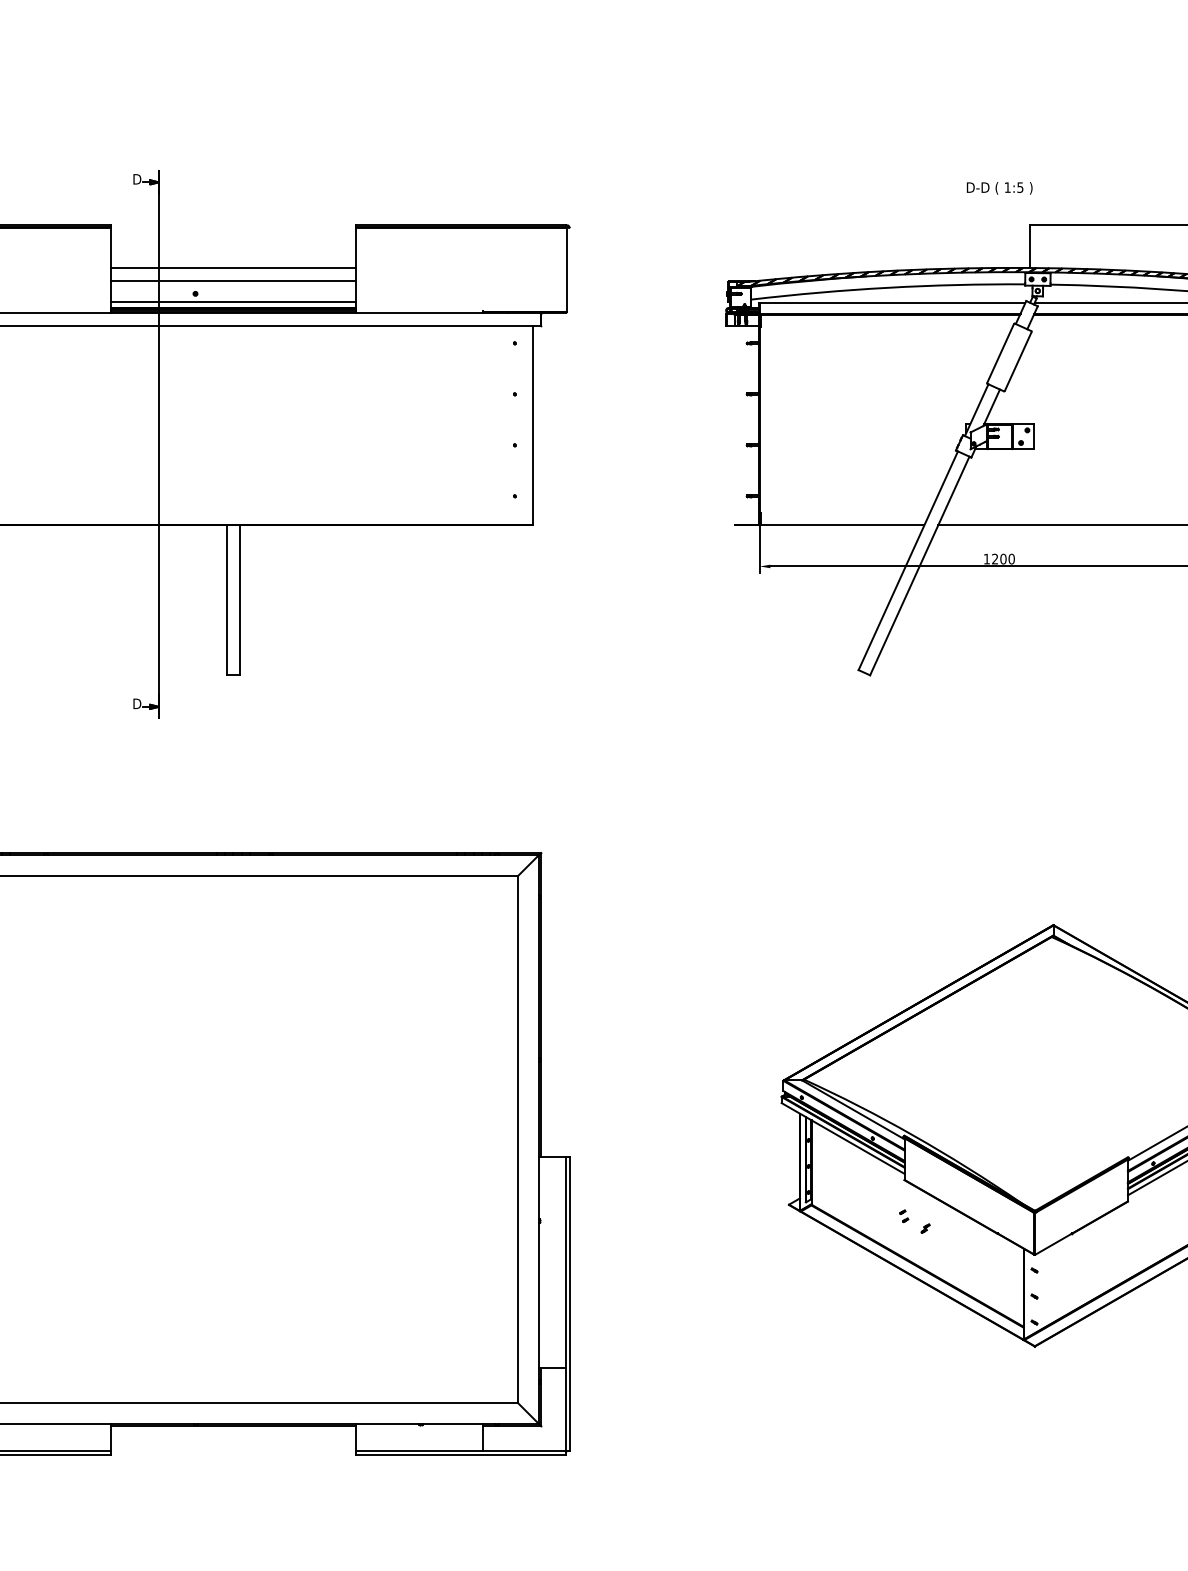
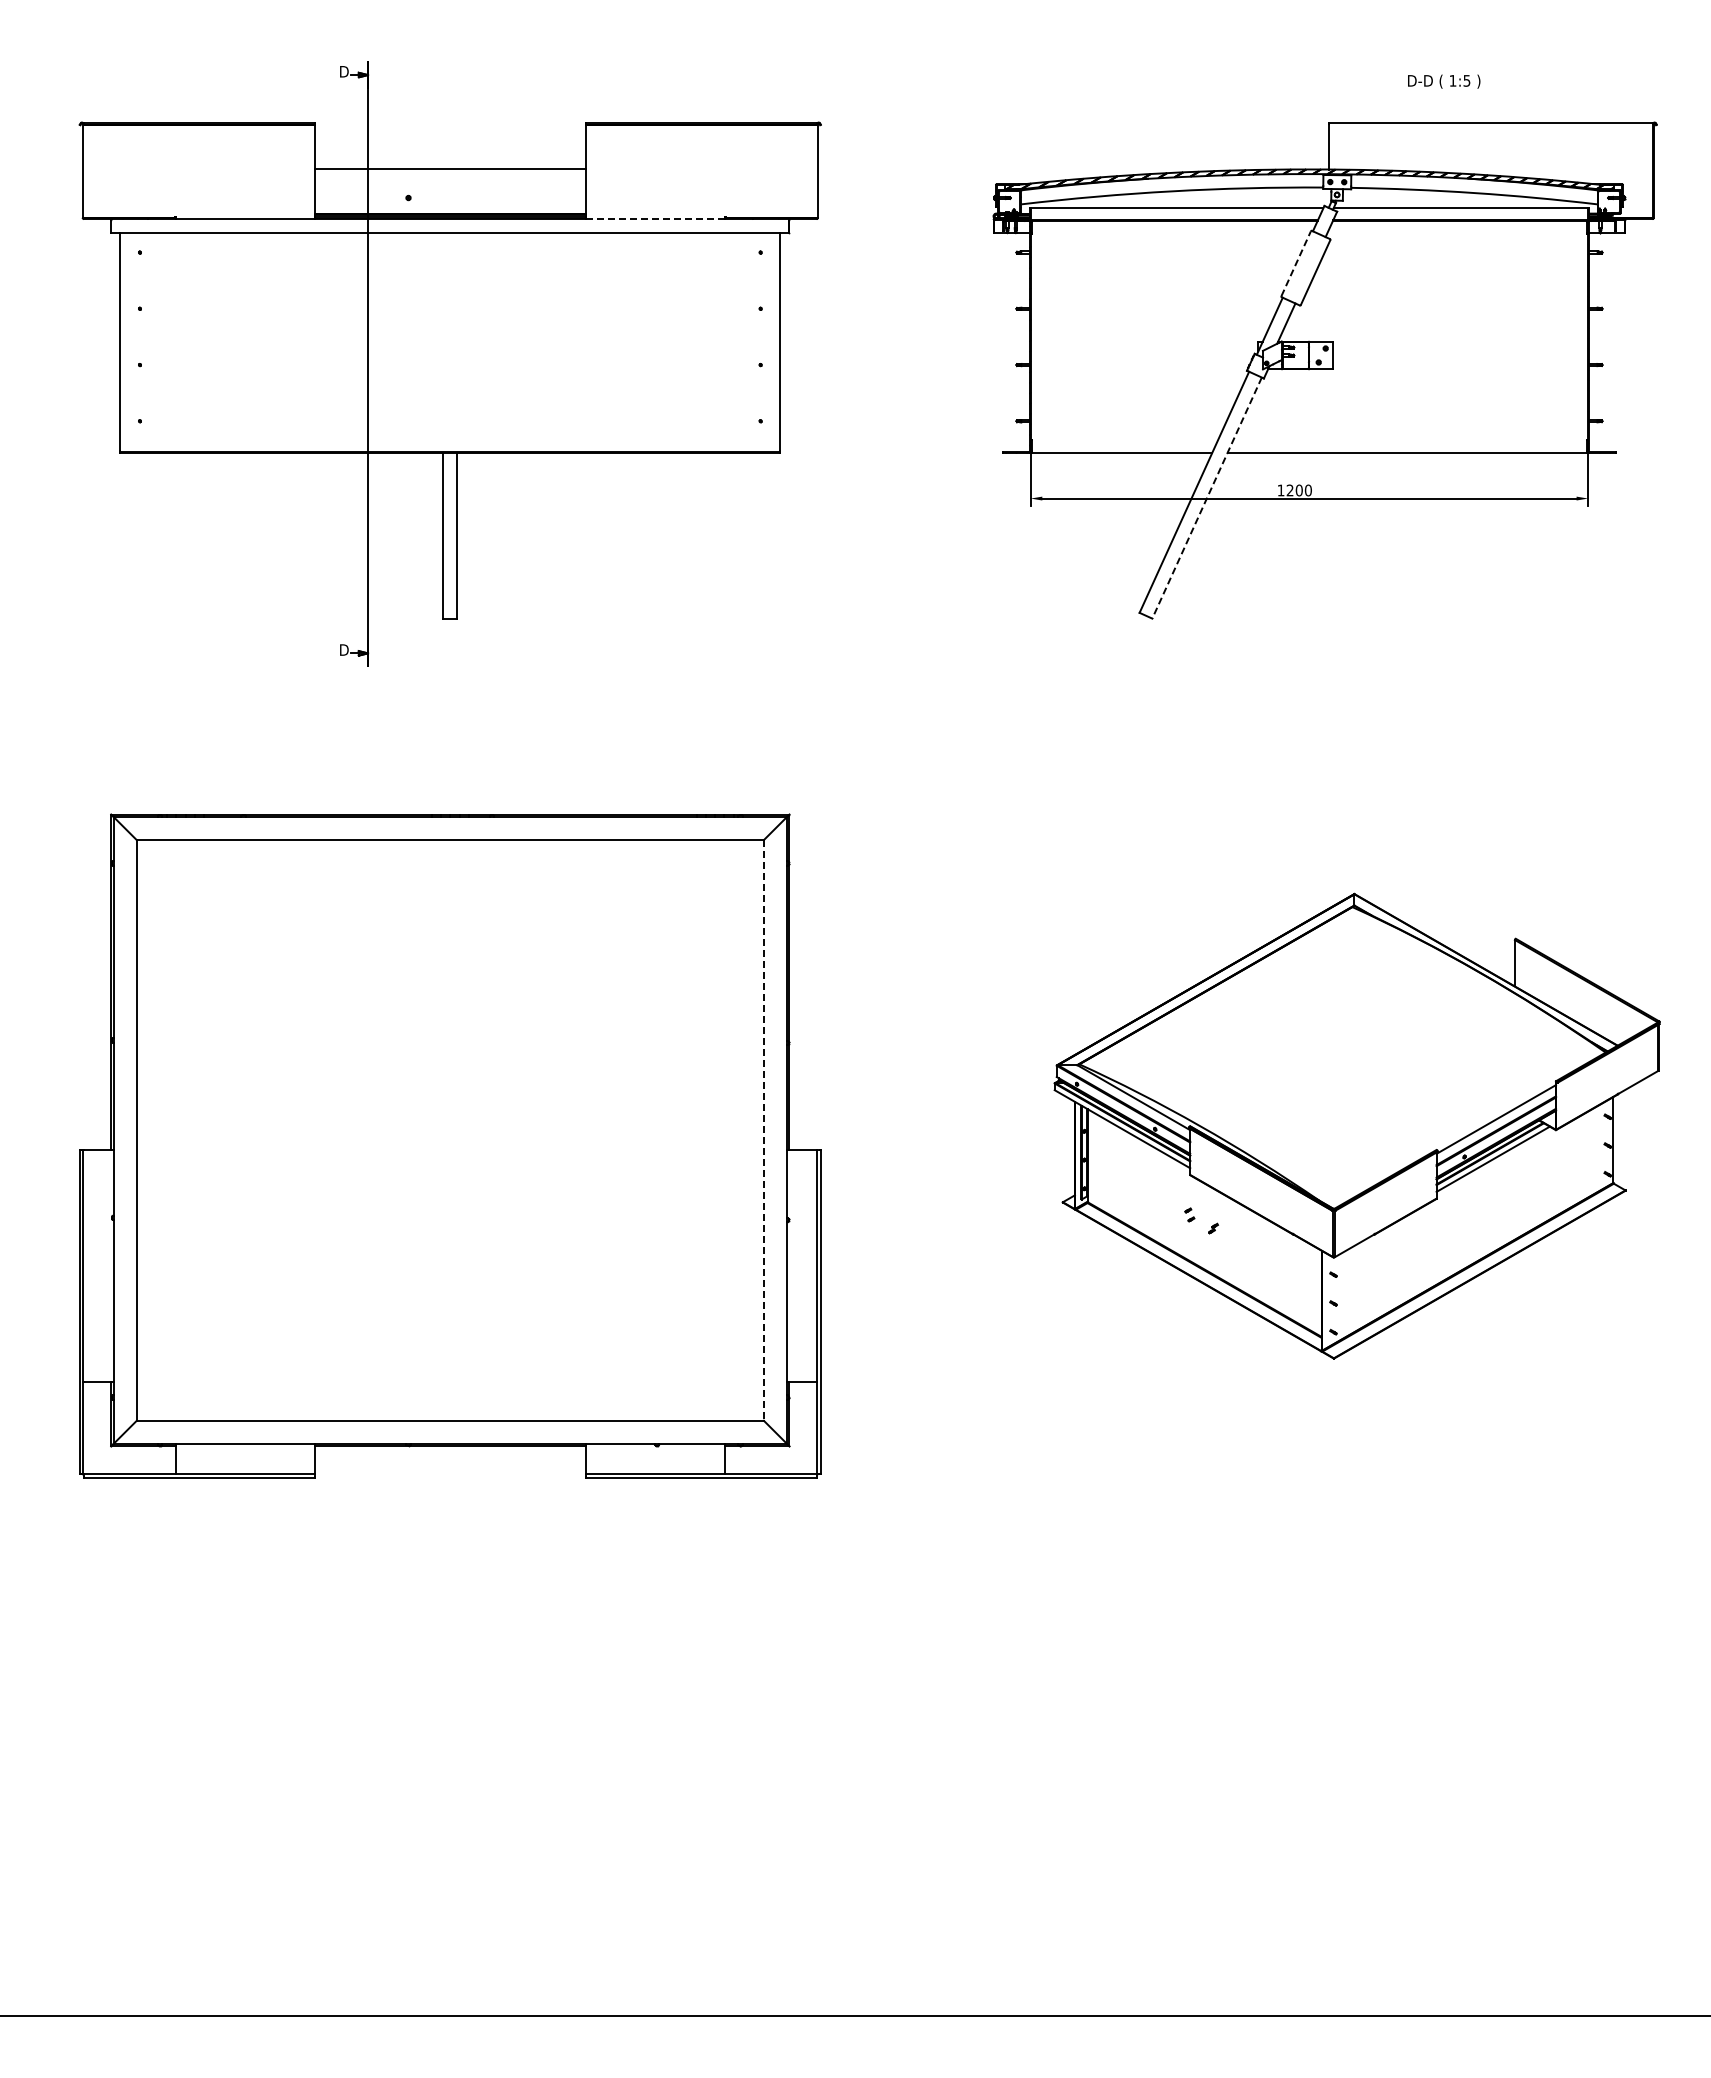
text: (1000, 188) -> (1444, 81), moved
line: (232, 281) -> (449, 184), removed
line: (232, 302) -> (449, 207), removed
line: (419, 313) -> (655, 219), solid -> dashed
line: (1000, 353) -> (1296, 263), solid -> dashed
line: (919, 566) -> (1206, 498), solid -> dashed
line: (517, 1139) -> (763, 1130), solid -> dashed

